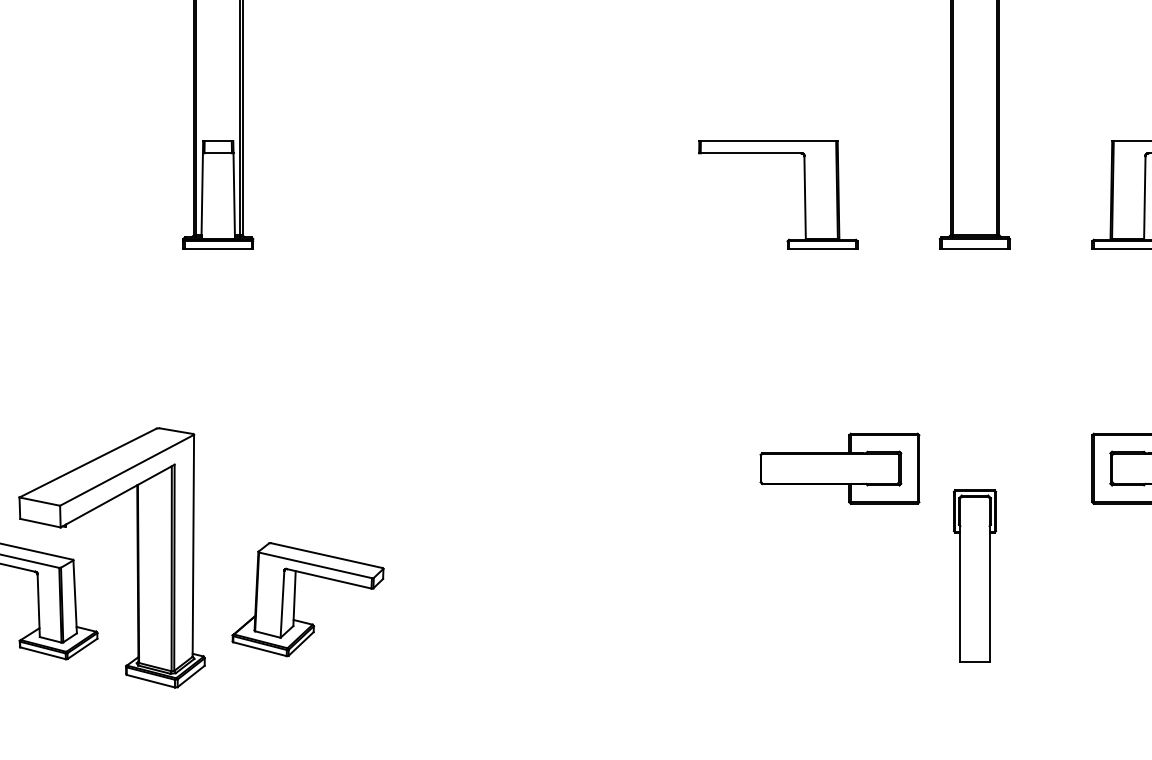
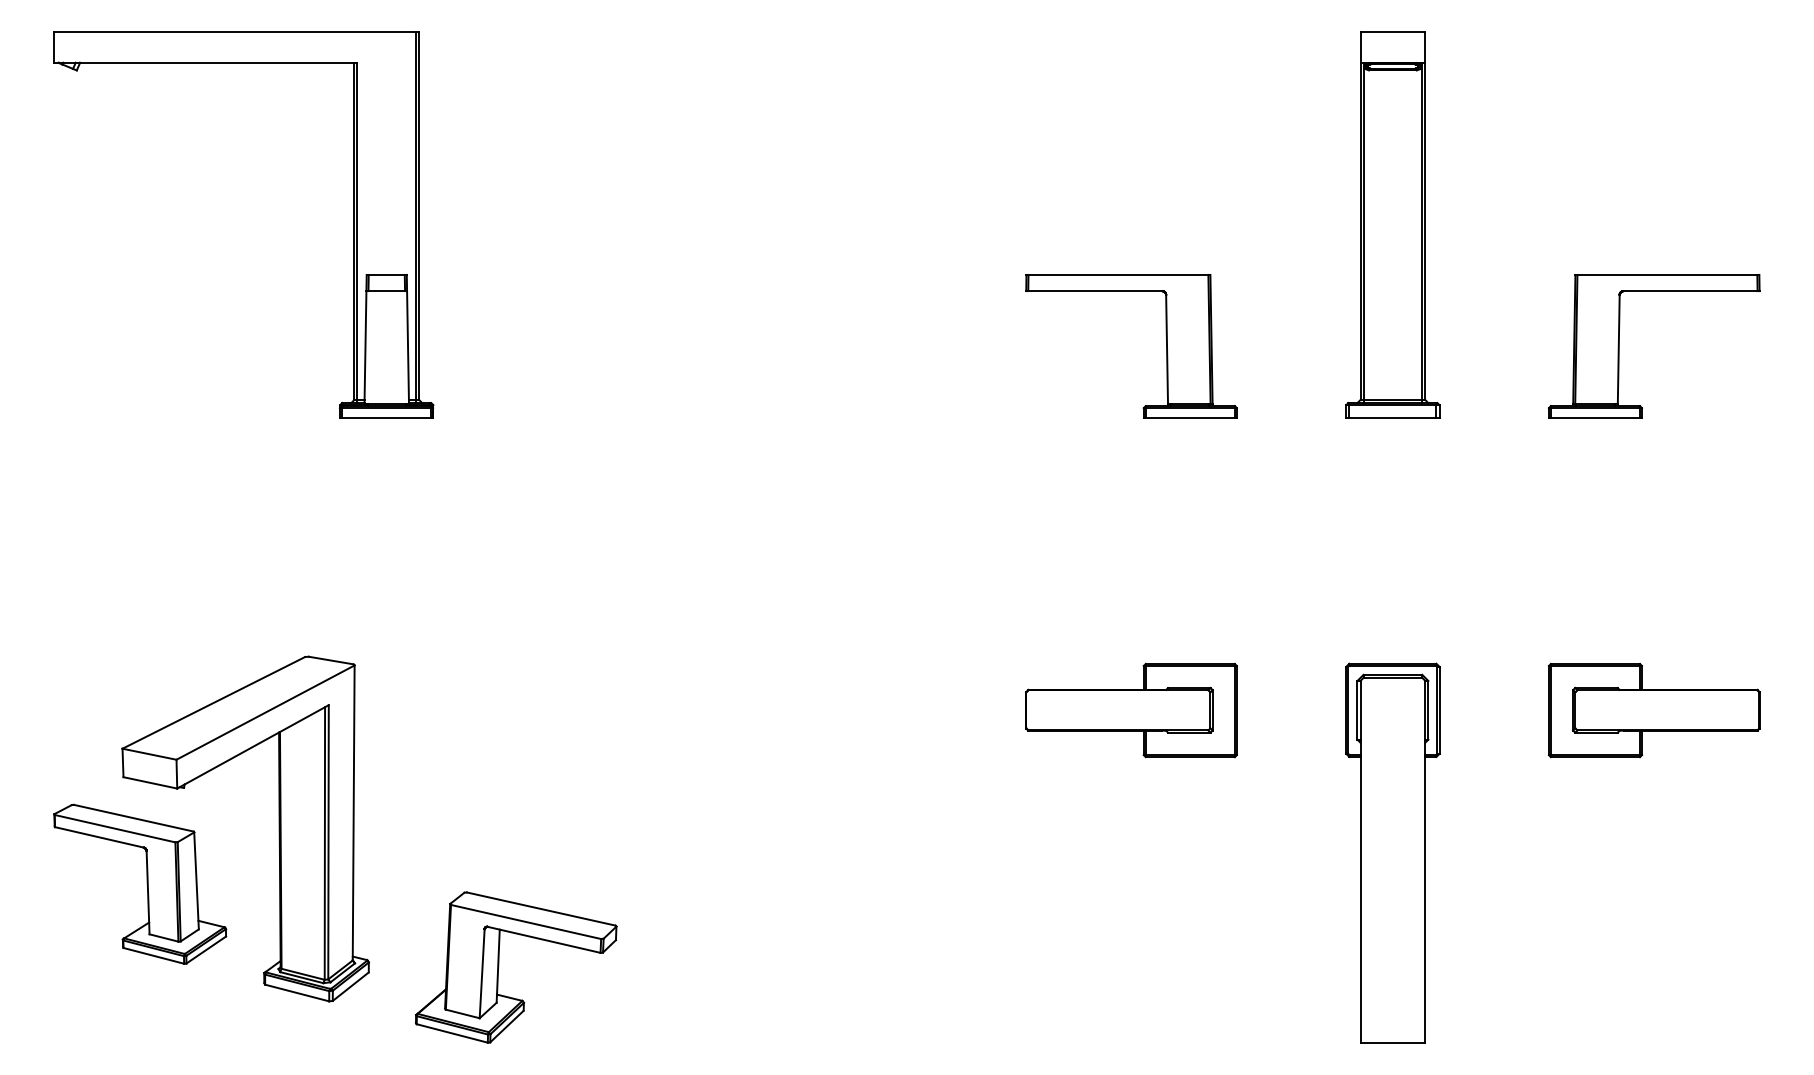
part: (840, 468) -> (1131, 710), moved
part: (974, 575) -> (1392, 852), size x1.67
part: (295, 598) -> (499, 966), moved

